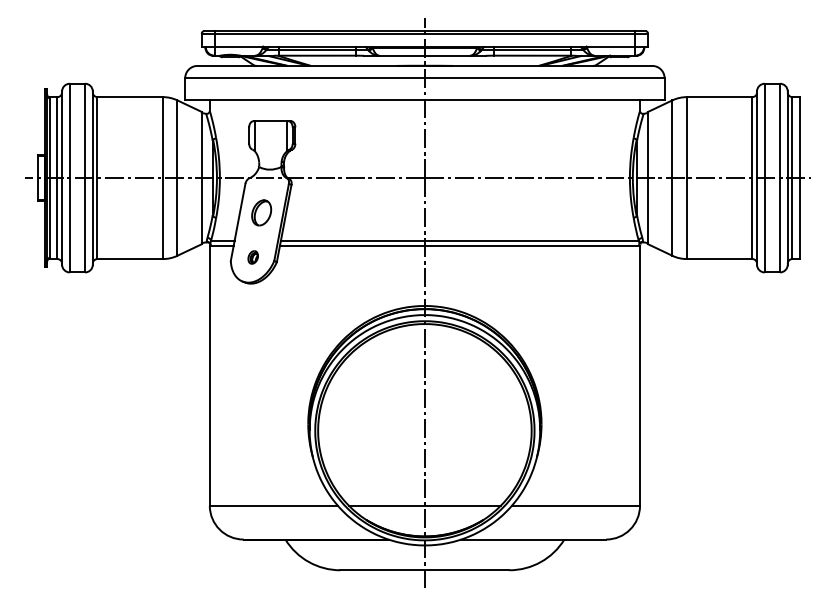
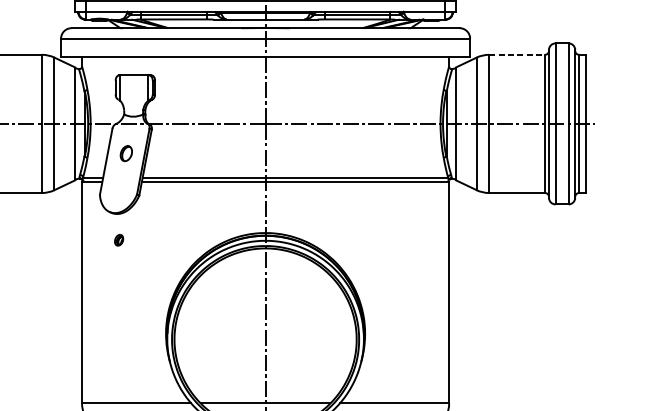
line: (719, 97) -> (516, 55), solid -> dashed
part: (261, 212) -> (126, 153), size x0.7
part: (252, 257) -> (118, 240), moved

